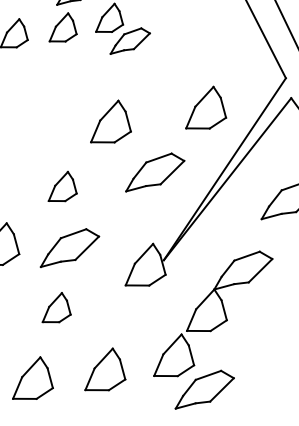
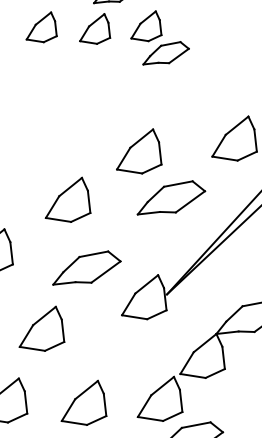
part: (110, 121) -> (141, 150), moved
part: (62, 186) -> (70, 198), size x1.43
part: (69, 247) -> (87, 268), moved
part: (56, 307) -> (44, 327), size x1.43

